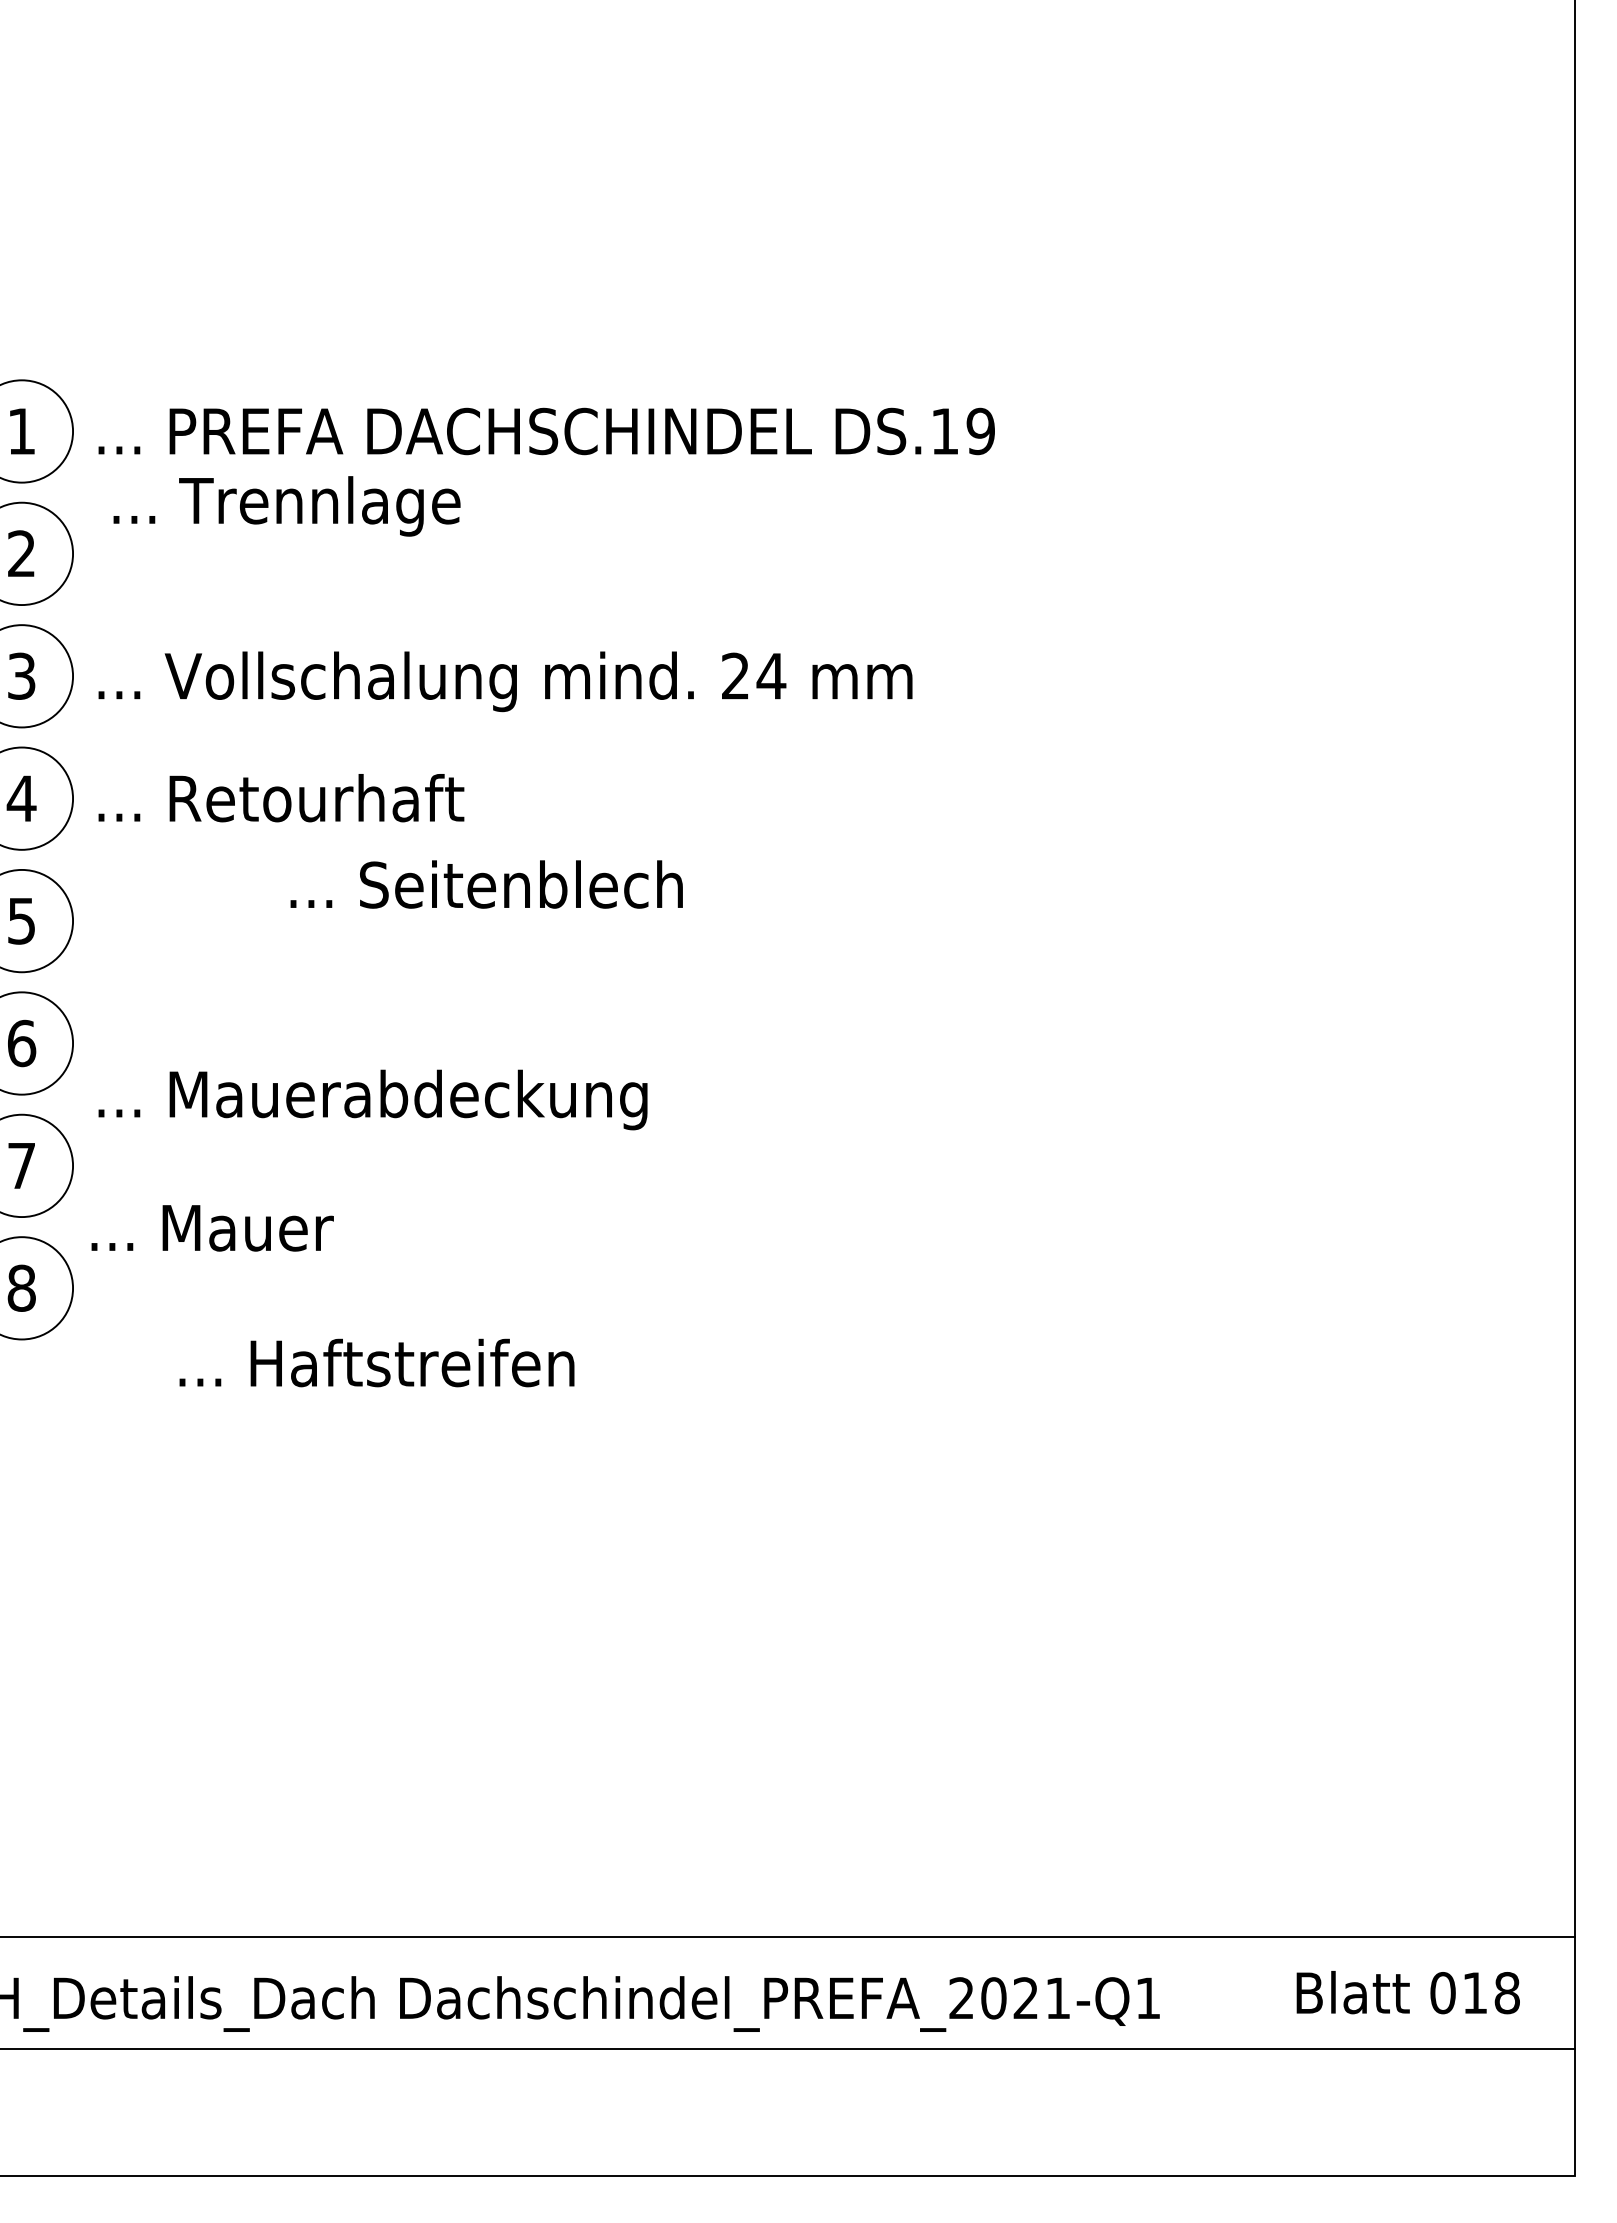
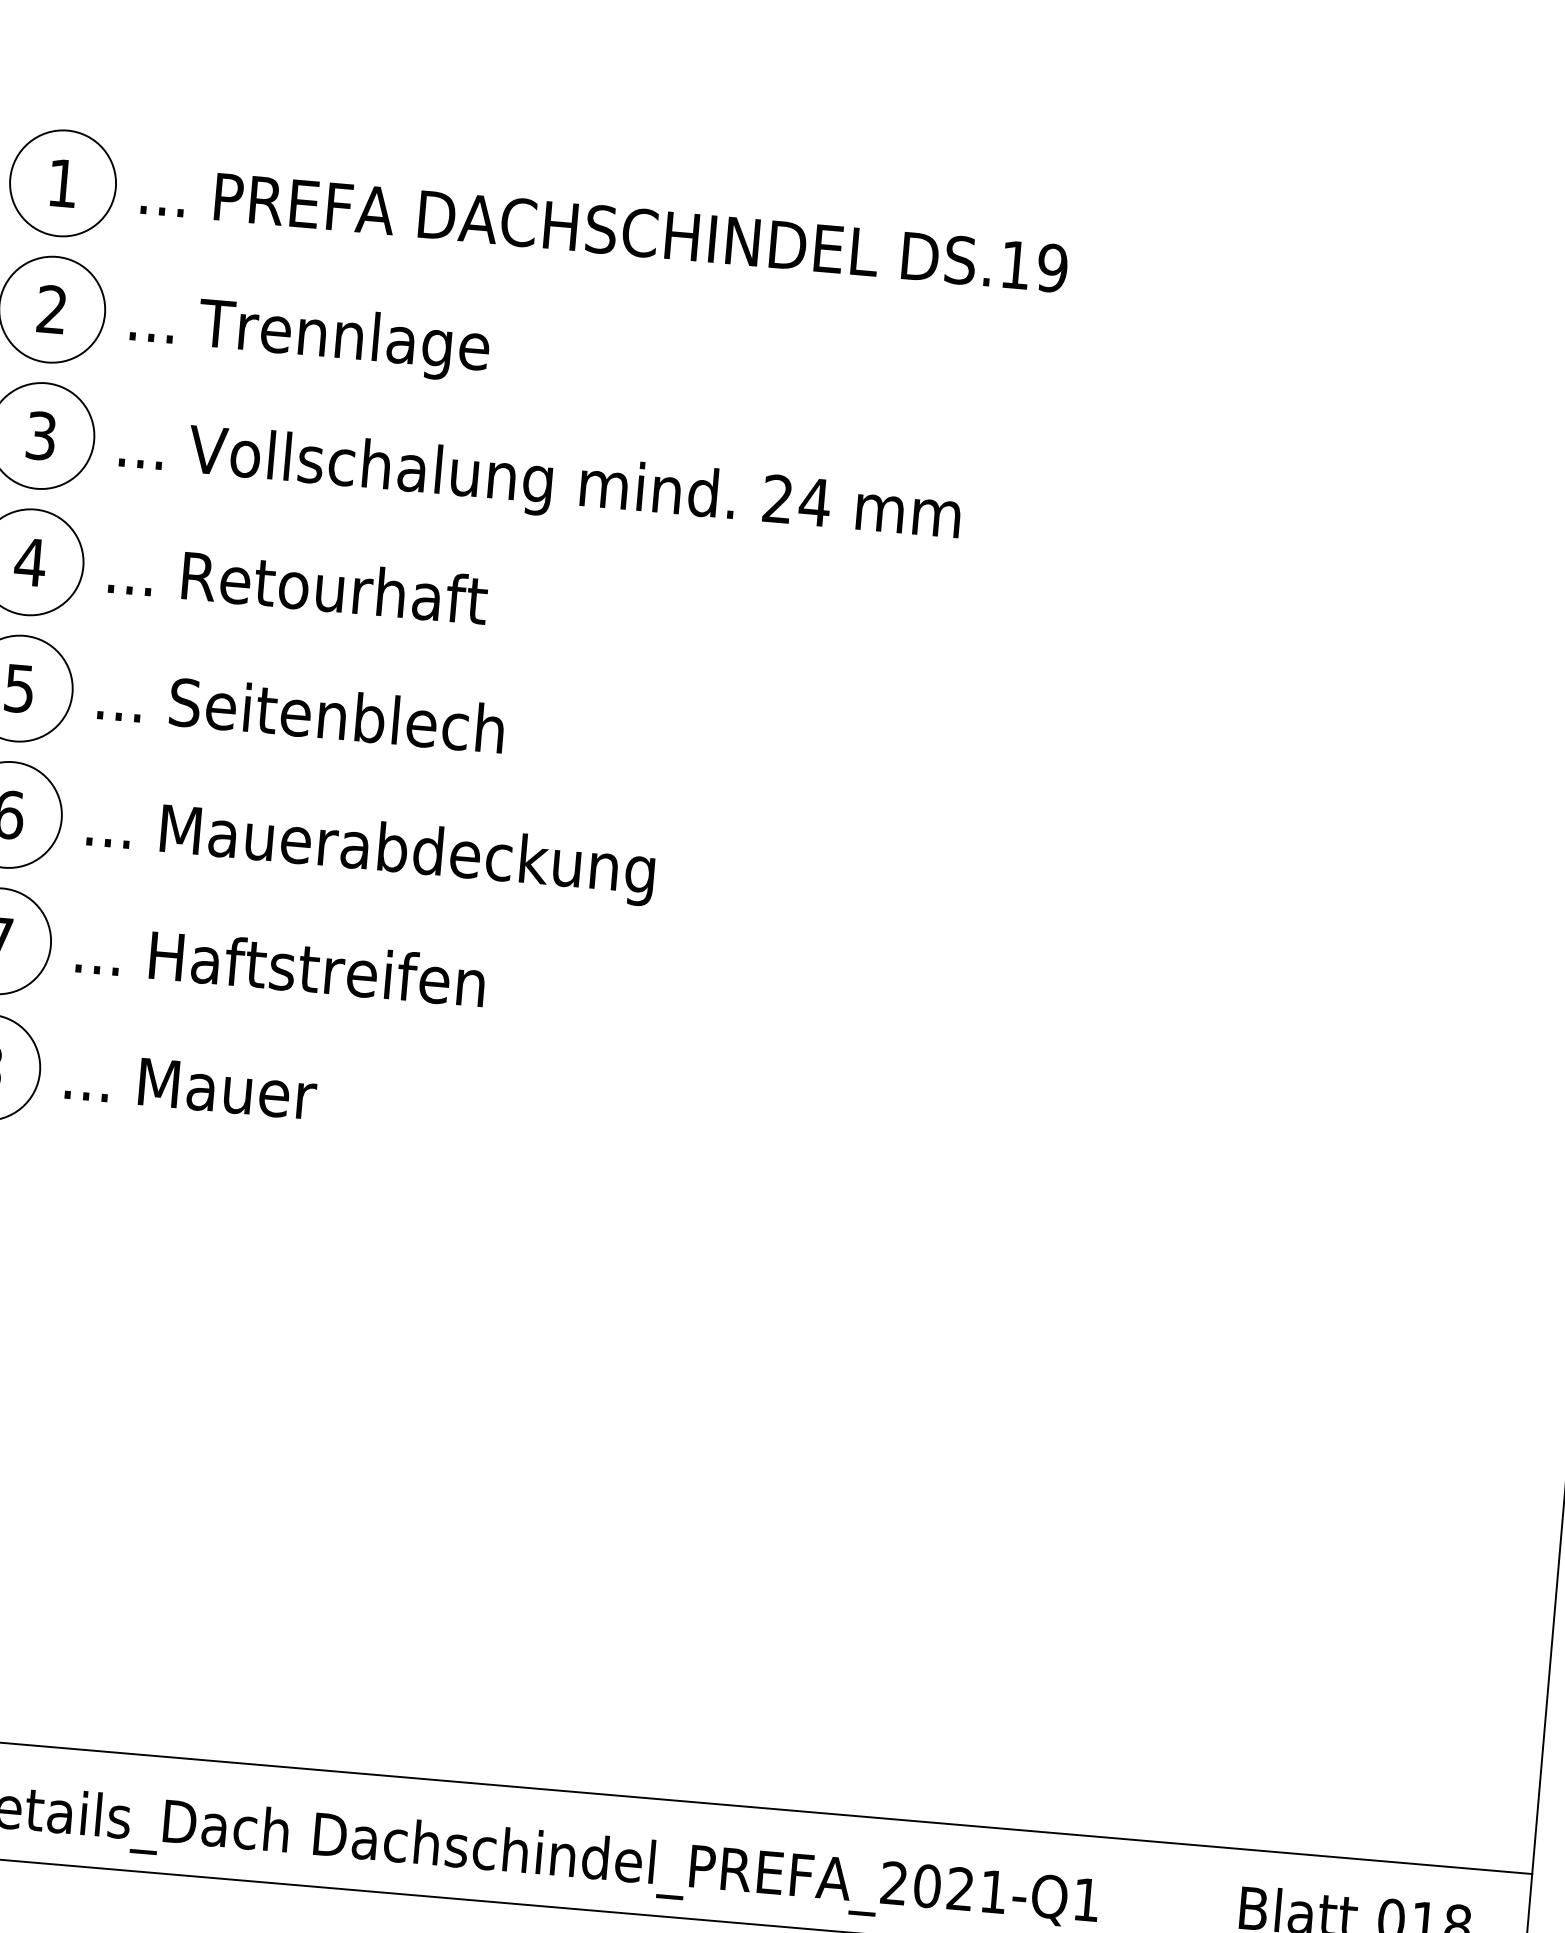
text: (286, 506) -> (309, 337), moved
text: (486, 884) -> (301, 712), moved
text: (372, 1099) -> (370, 851), moved
text: (212, 1228) -> (191, 1086), moved
text: (376, 1362) -> (280, 965), moved

